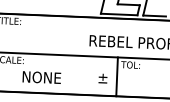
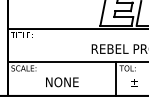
text: (42, 77) -> (62, 82), moved
text: (102, 78) -> (134, 82), moved

